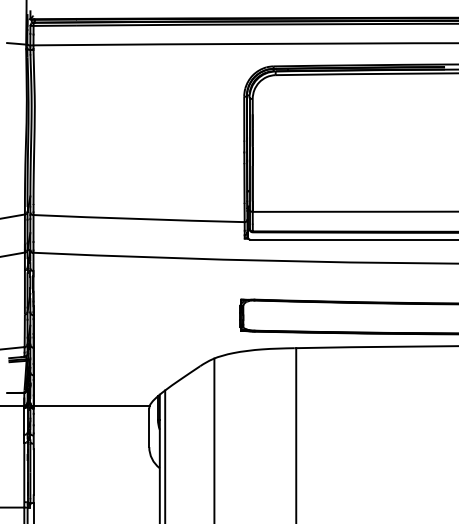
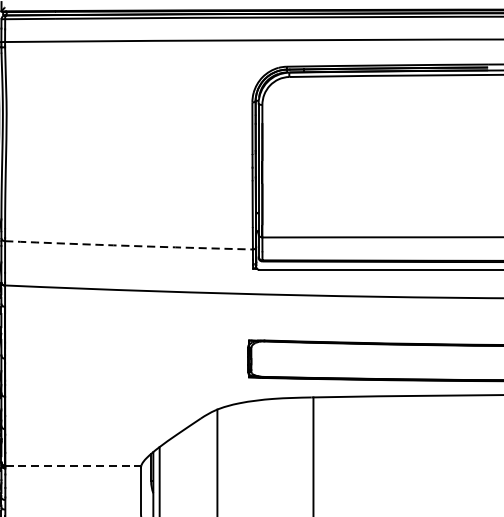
arc: (139, 219) -> (129, 246), solid -> dashed
line: (91, 406) -> (73, 465), solid -> dashed

